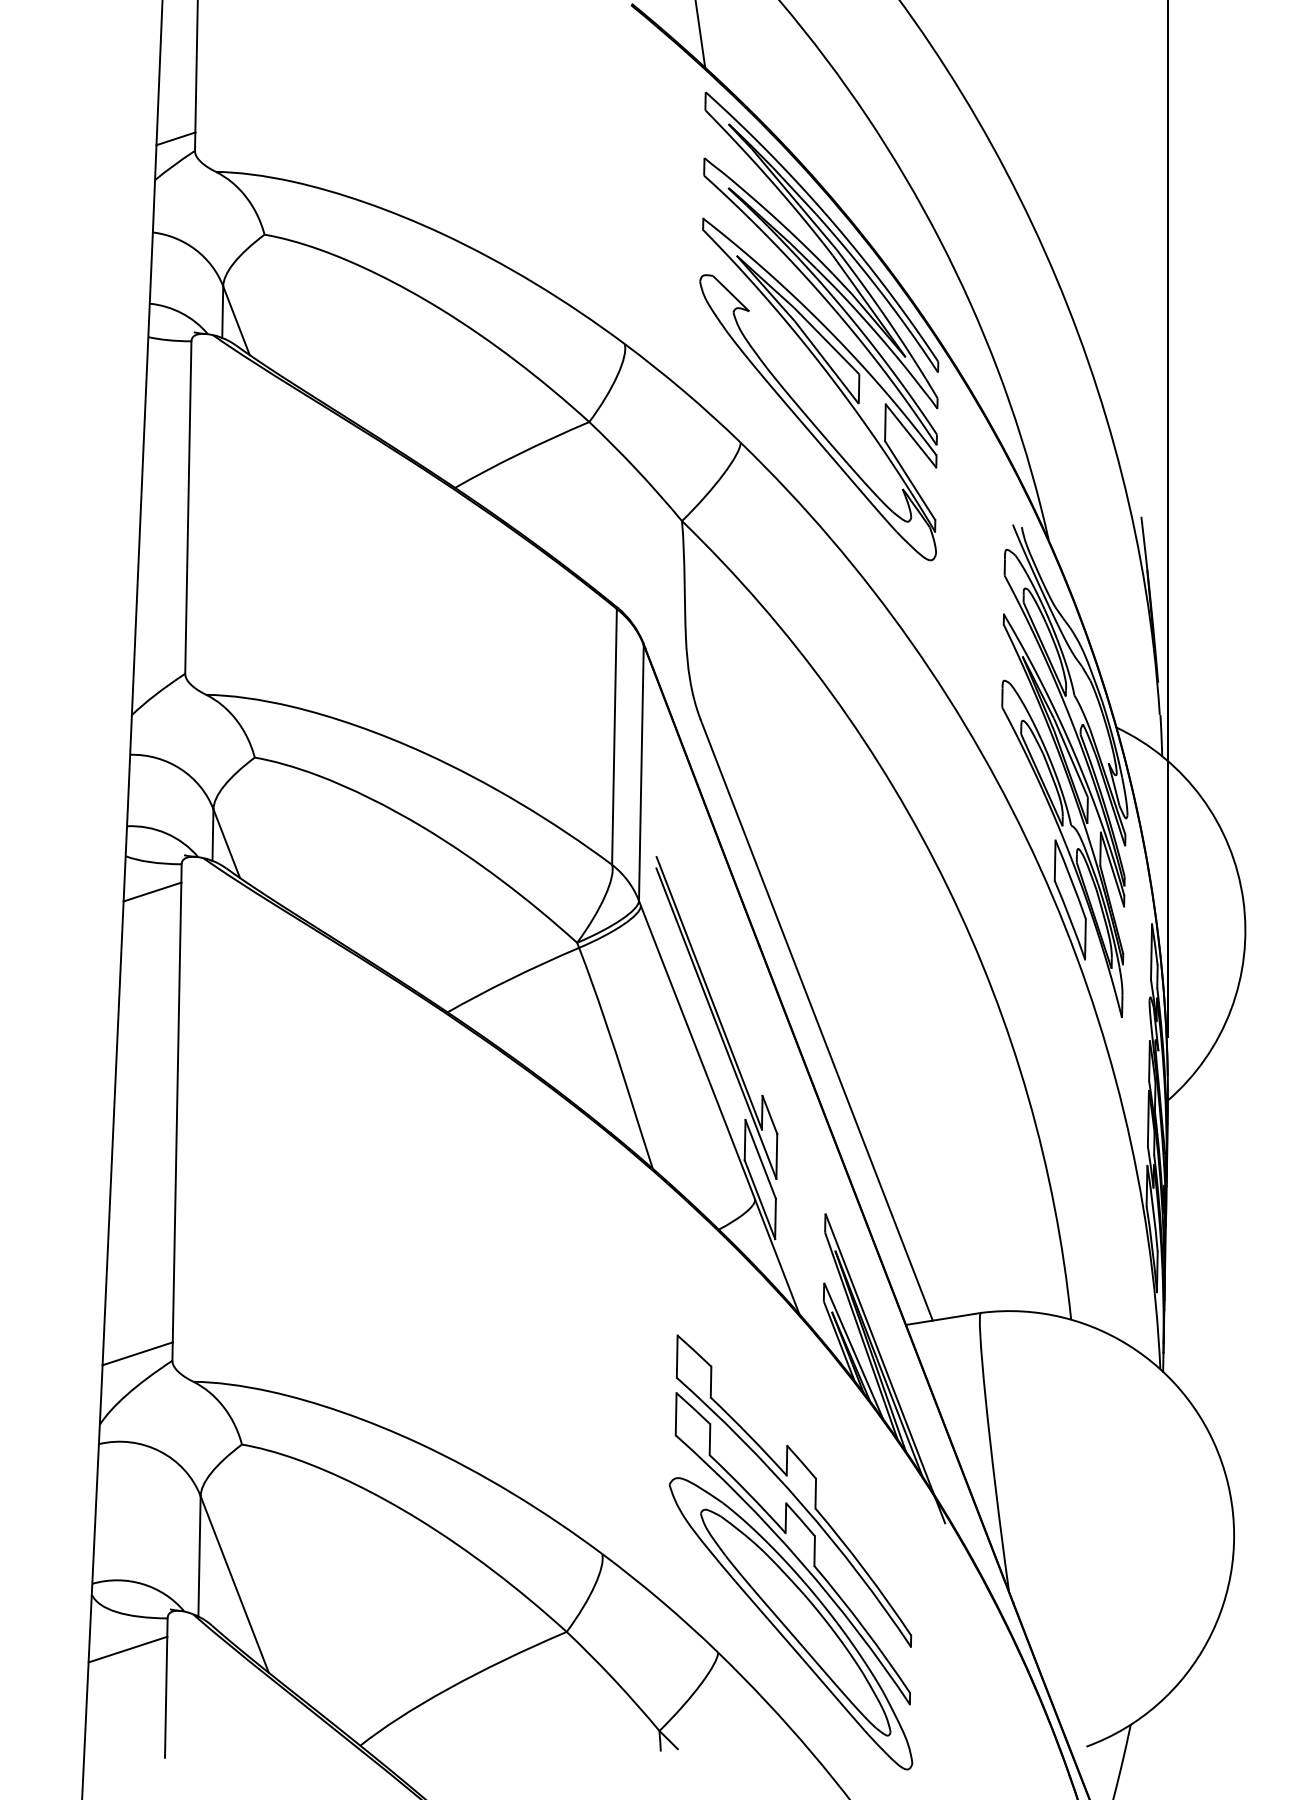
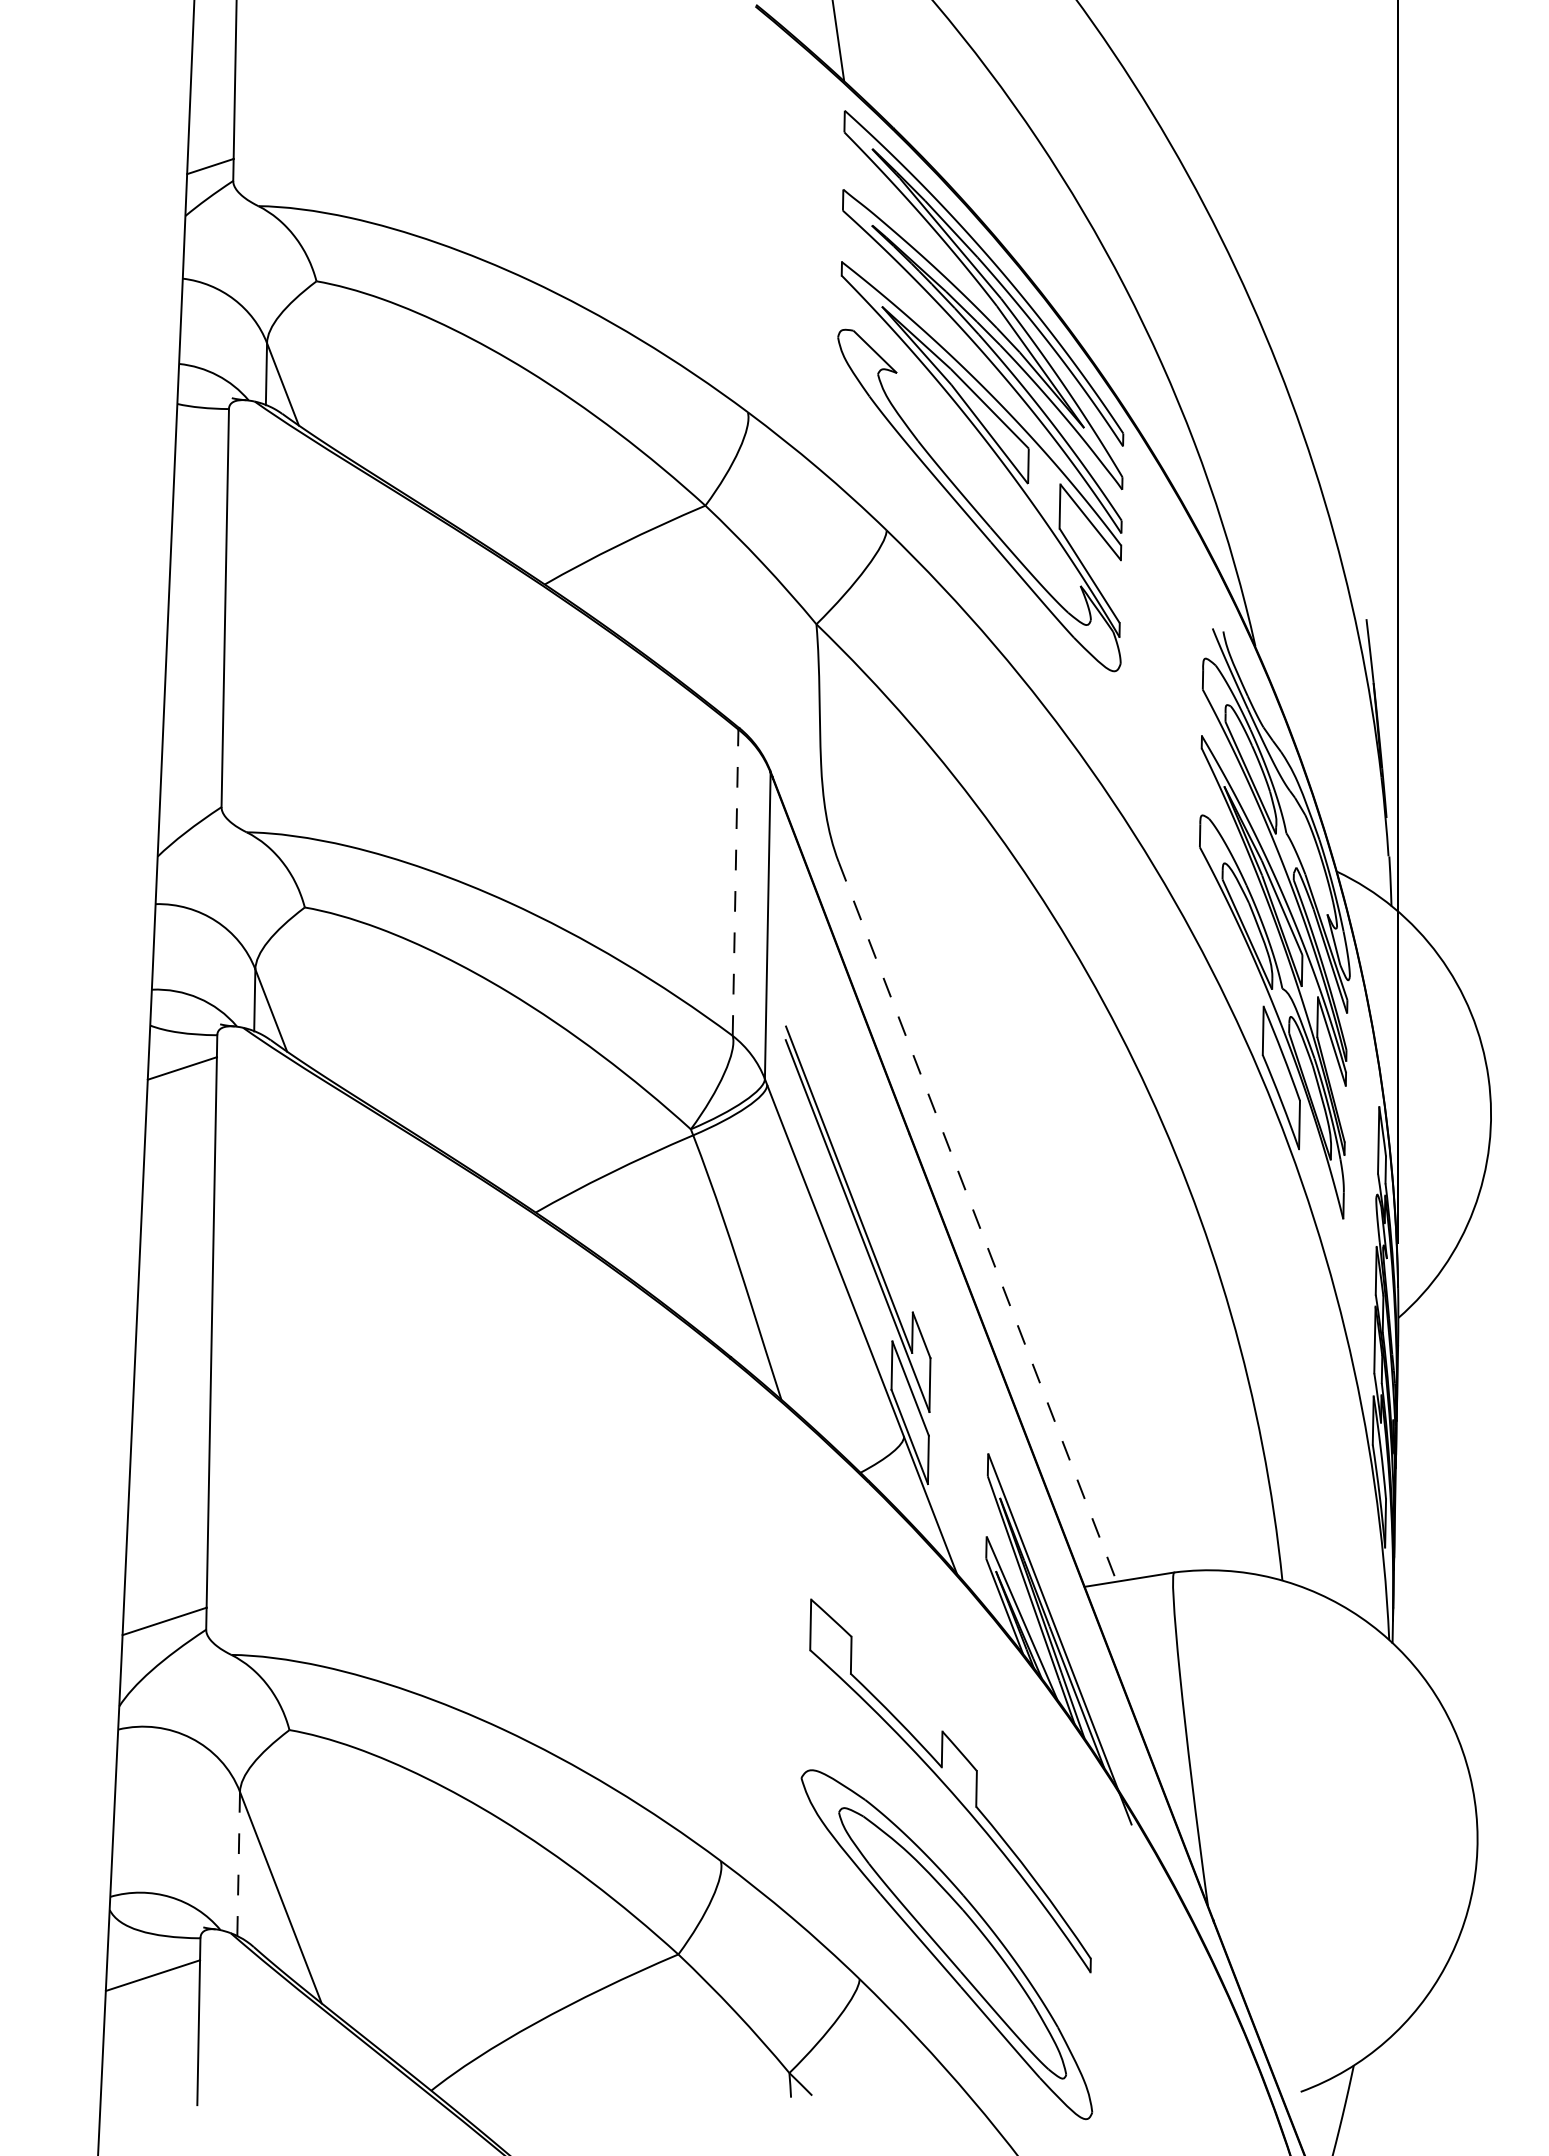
line: (614, 736) -> (735, 882), solid -> dashed
line: (816, 1019) -> (977, 1221), solid -> dashed
part: (793, 1548) -> (949, 1854), removed
line: (199, 1556) -> (238, 1864), solid -> dashed

